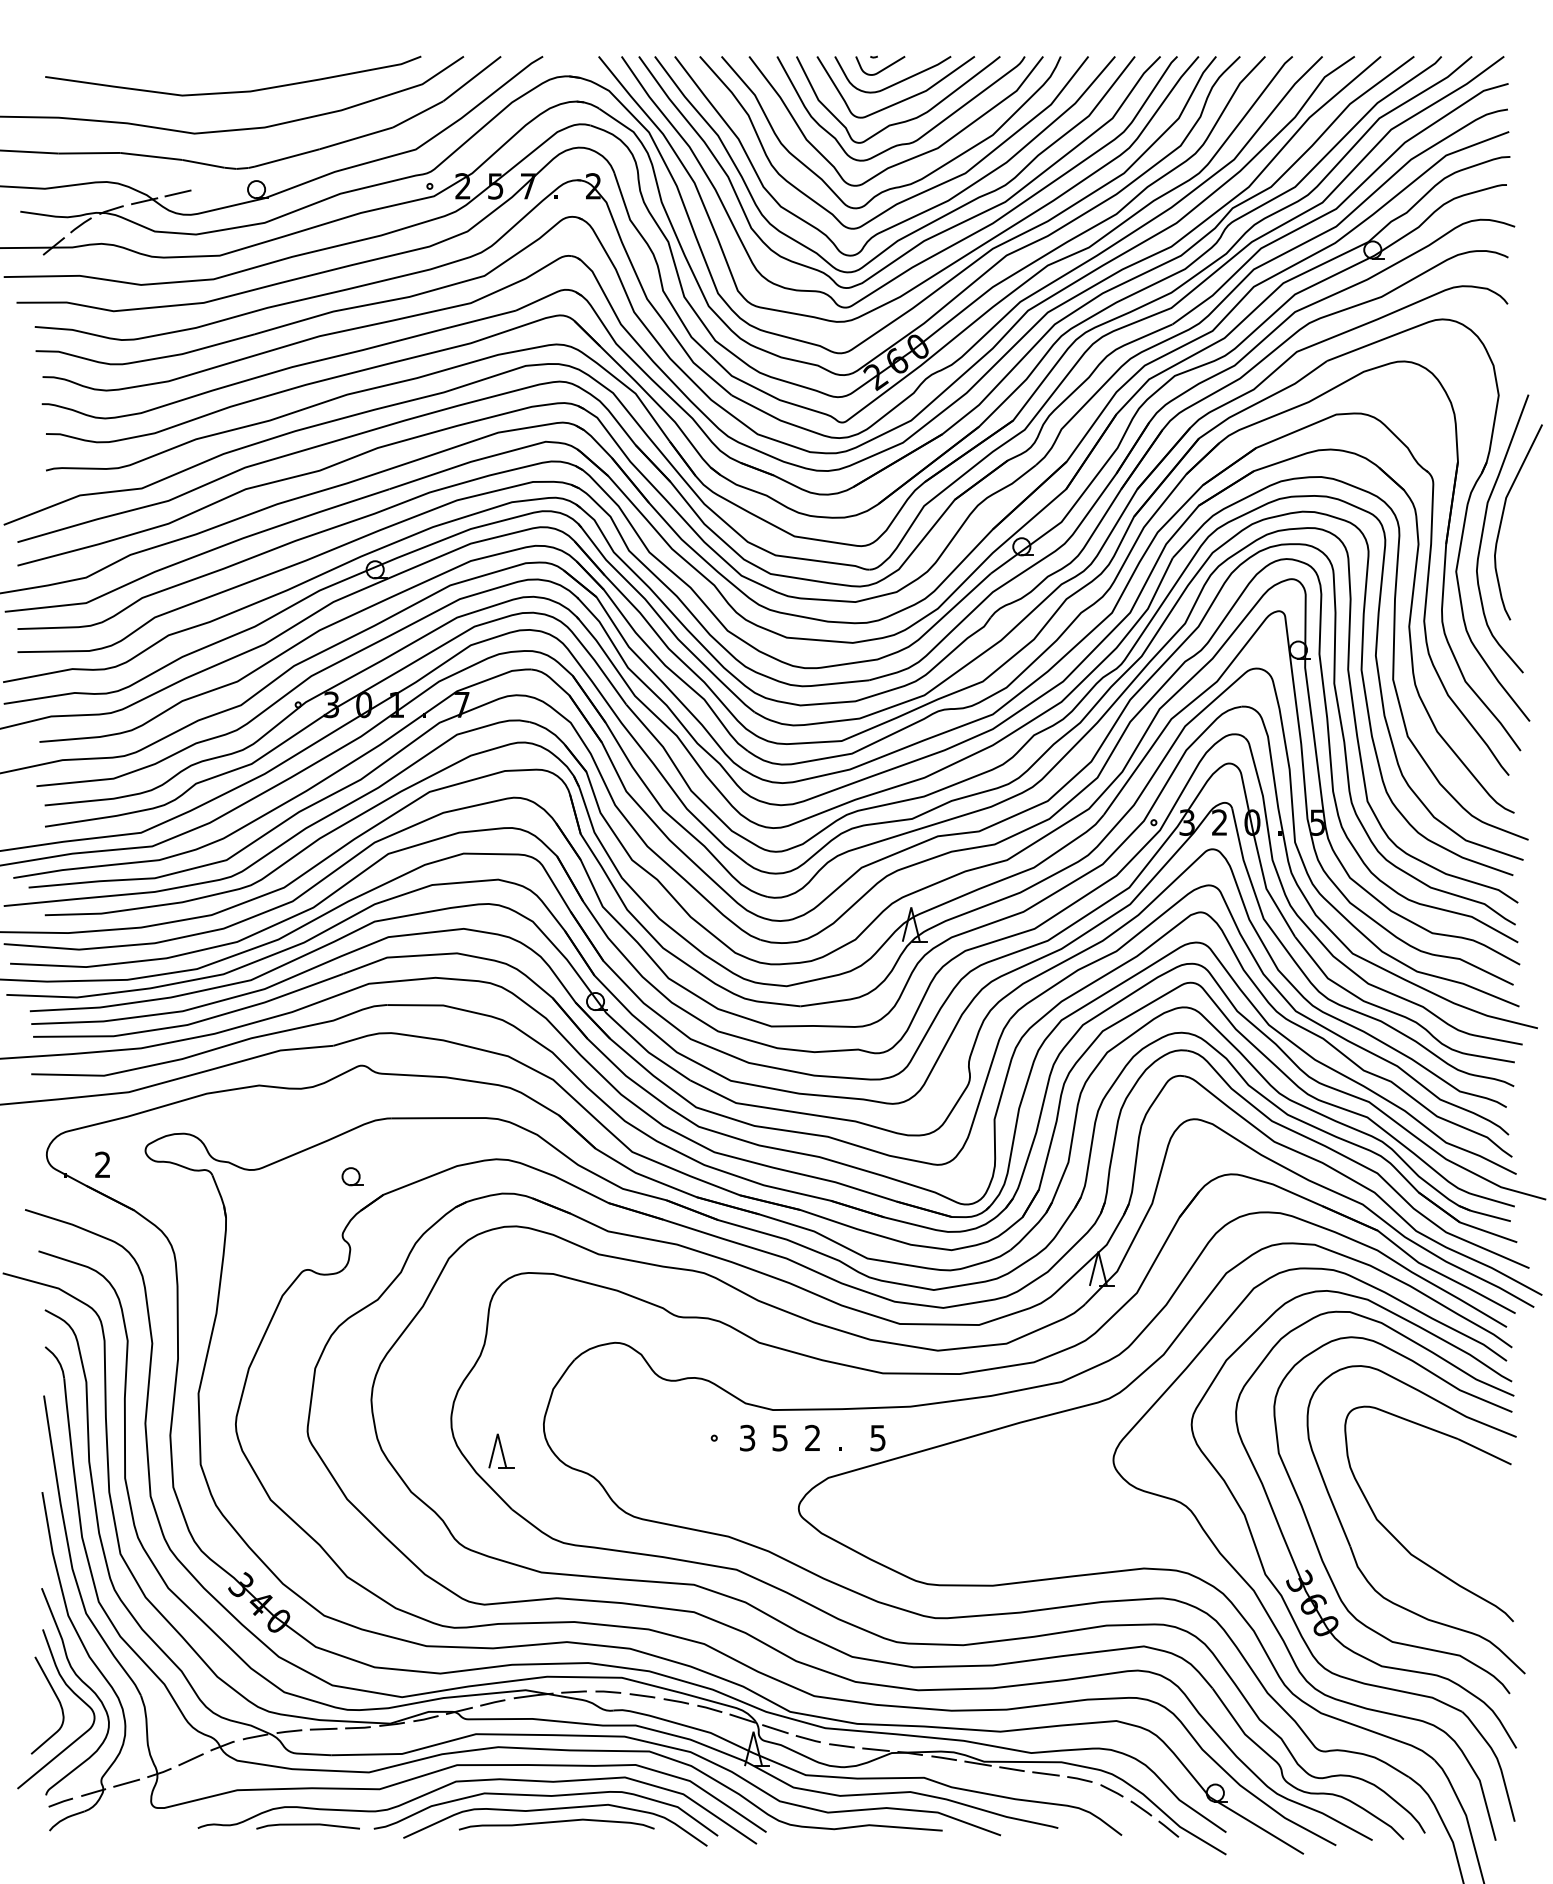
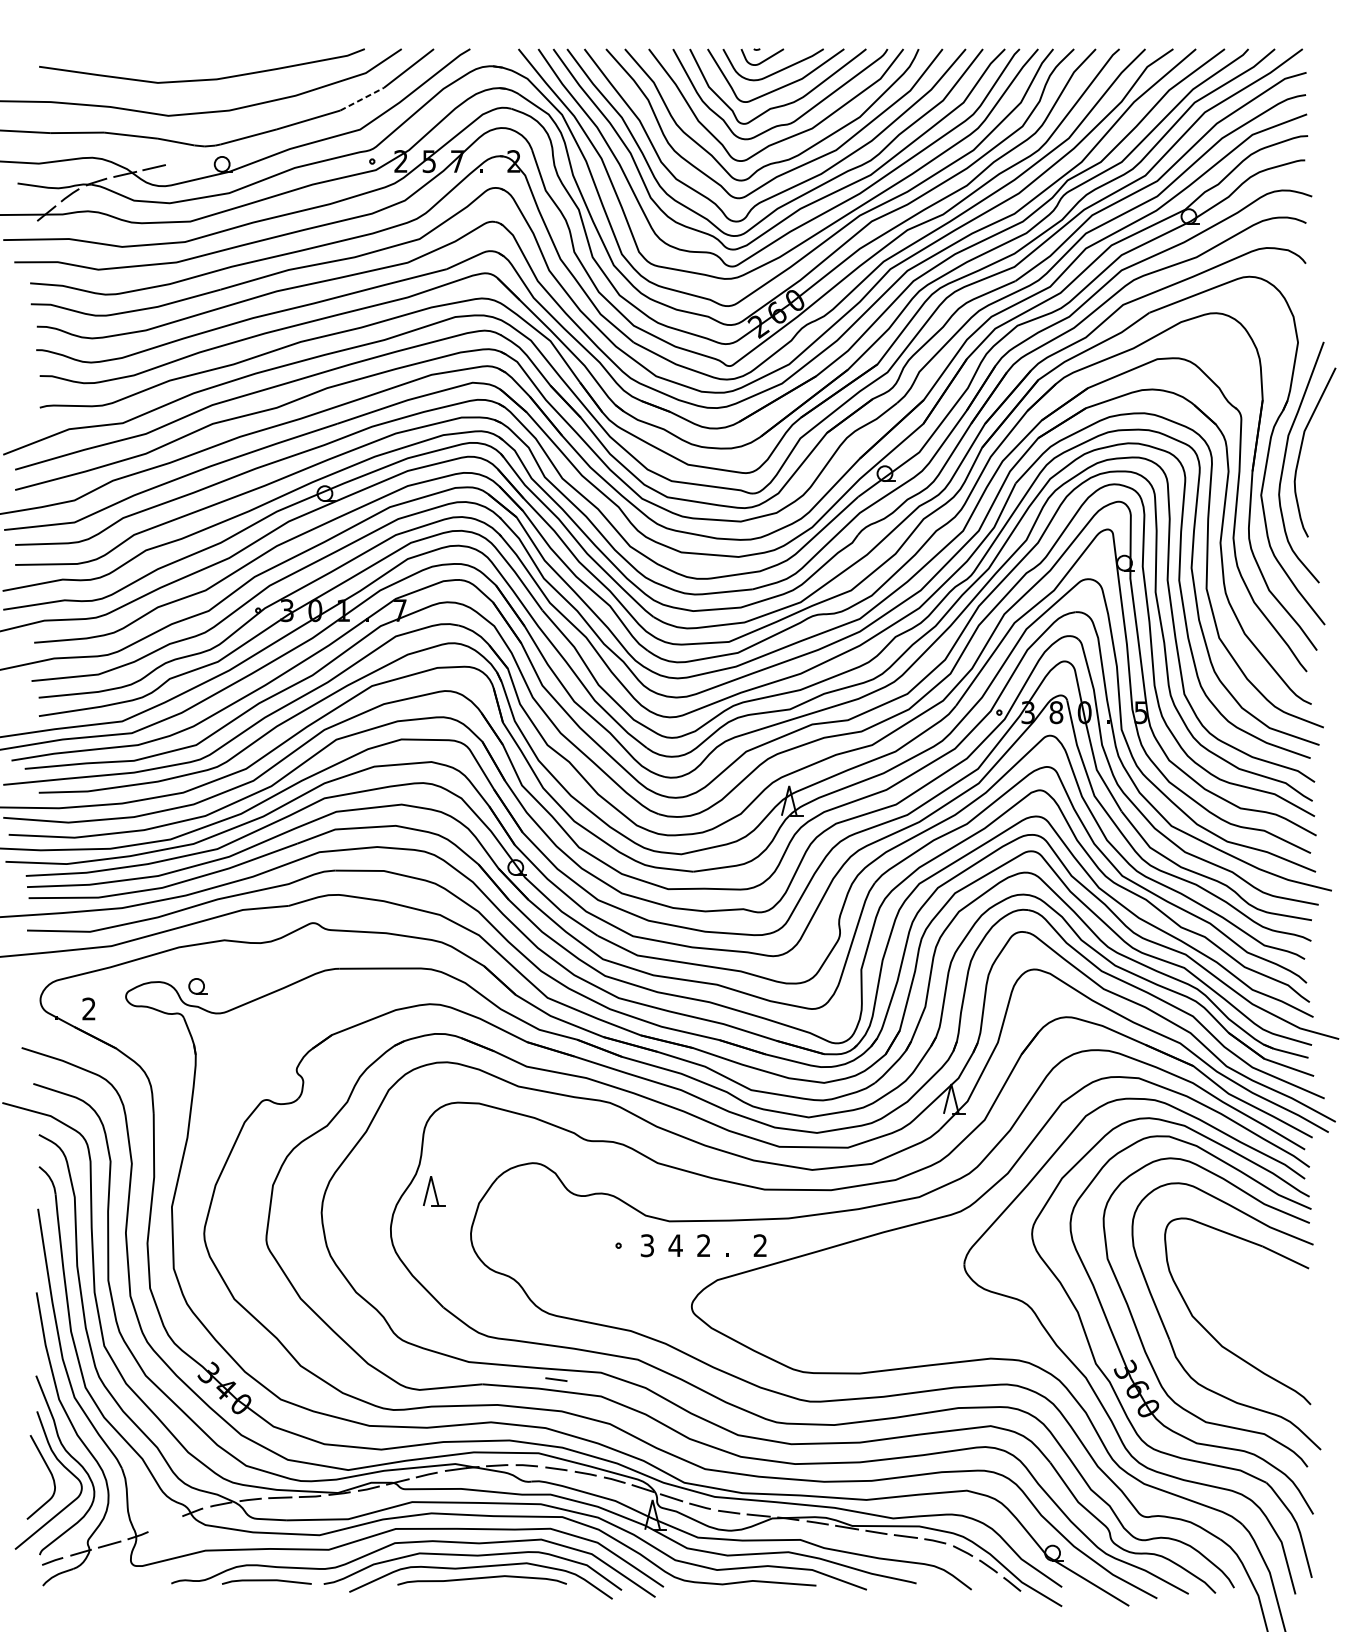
line: (418, 114) -> (362, 99), solid -> dashed
text: (1219, 822) -> (1056, 712), 2 -> 8
part: (352, 1176) -> (197, 986), moved
text: (877, 1437) -> (759, 1245), 5 -> 2
text: (779, 1438) -> (675, 1246), 5 -> 4
part: (501, 1450) -> (434, 1190), moved
line: (642, 1592) -> (556, 1379), added
line: (190, 1759) -> (164, 1524), removed

